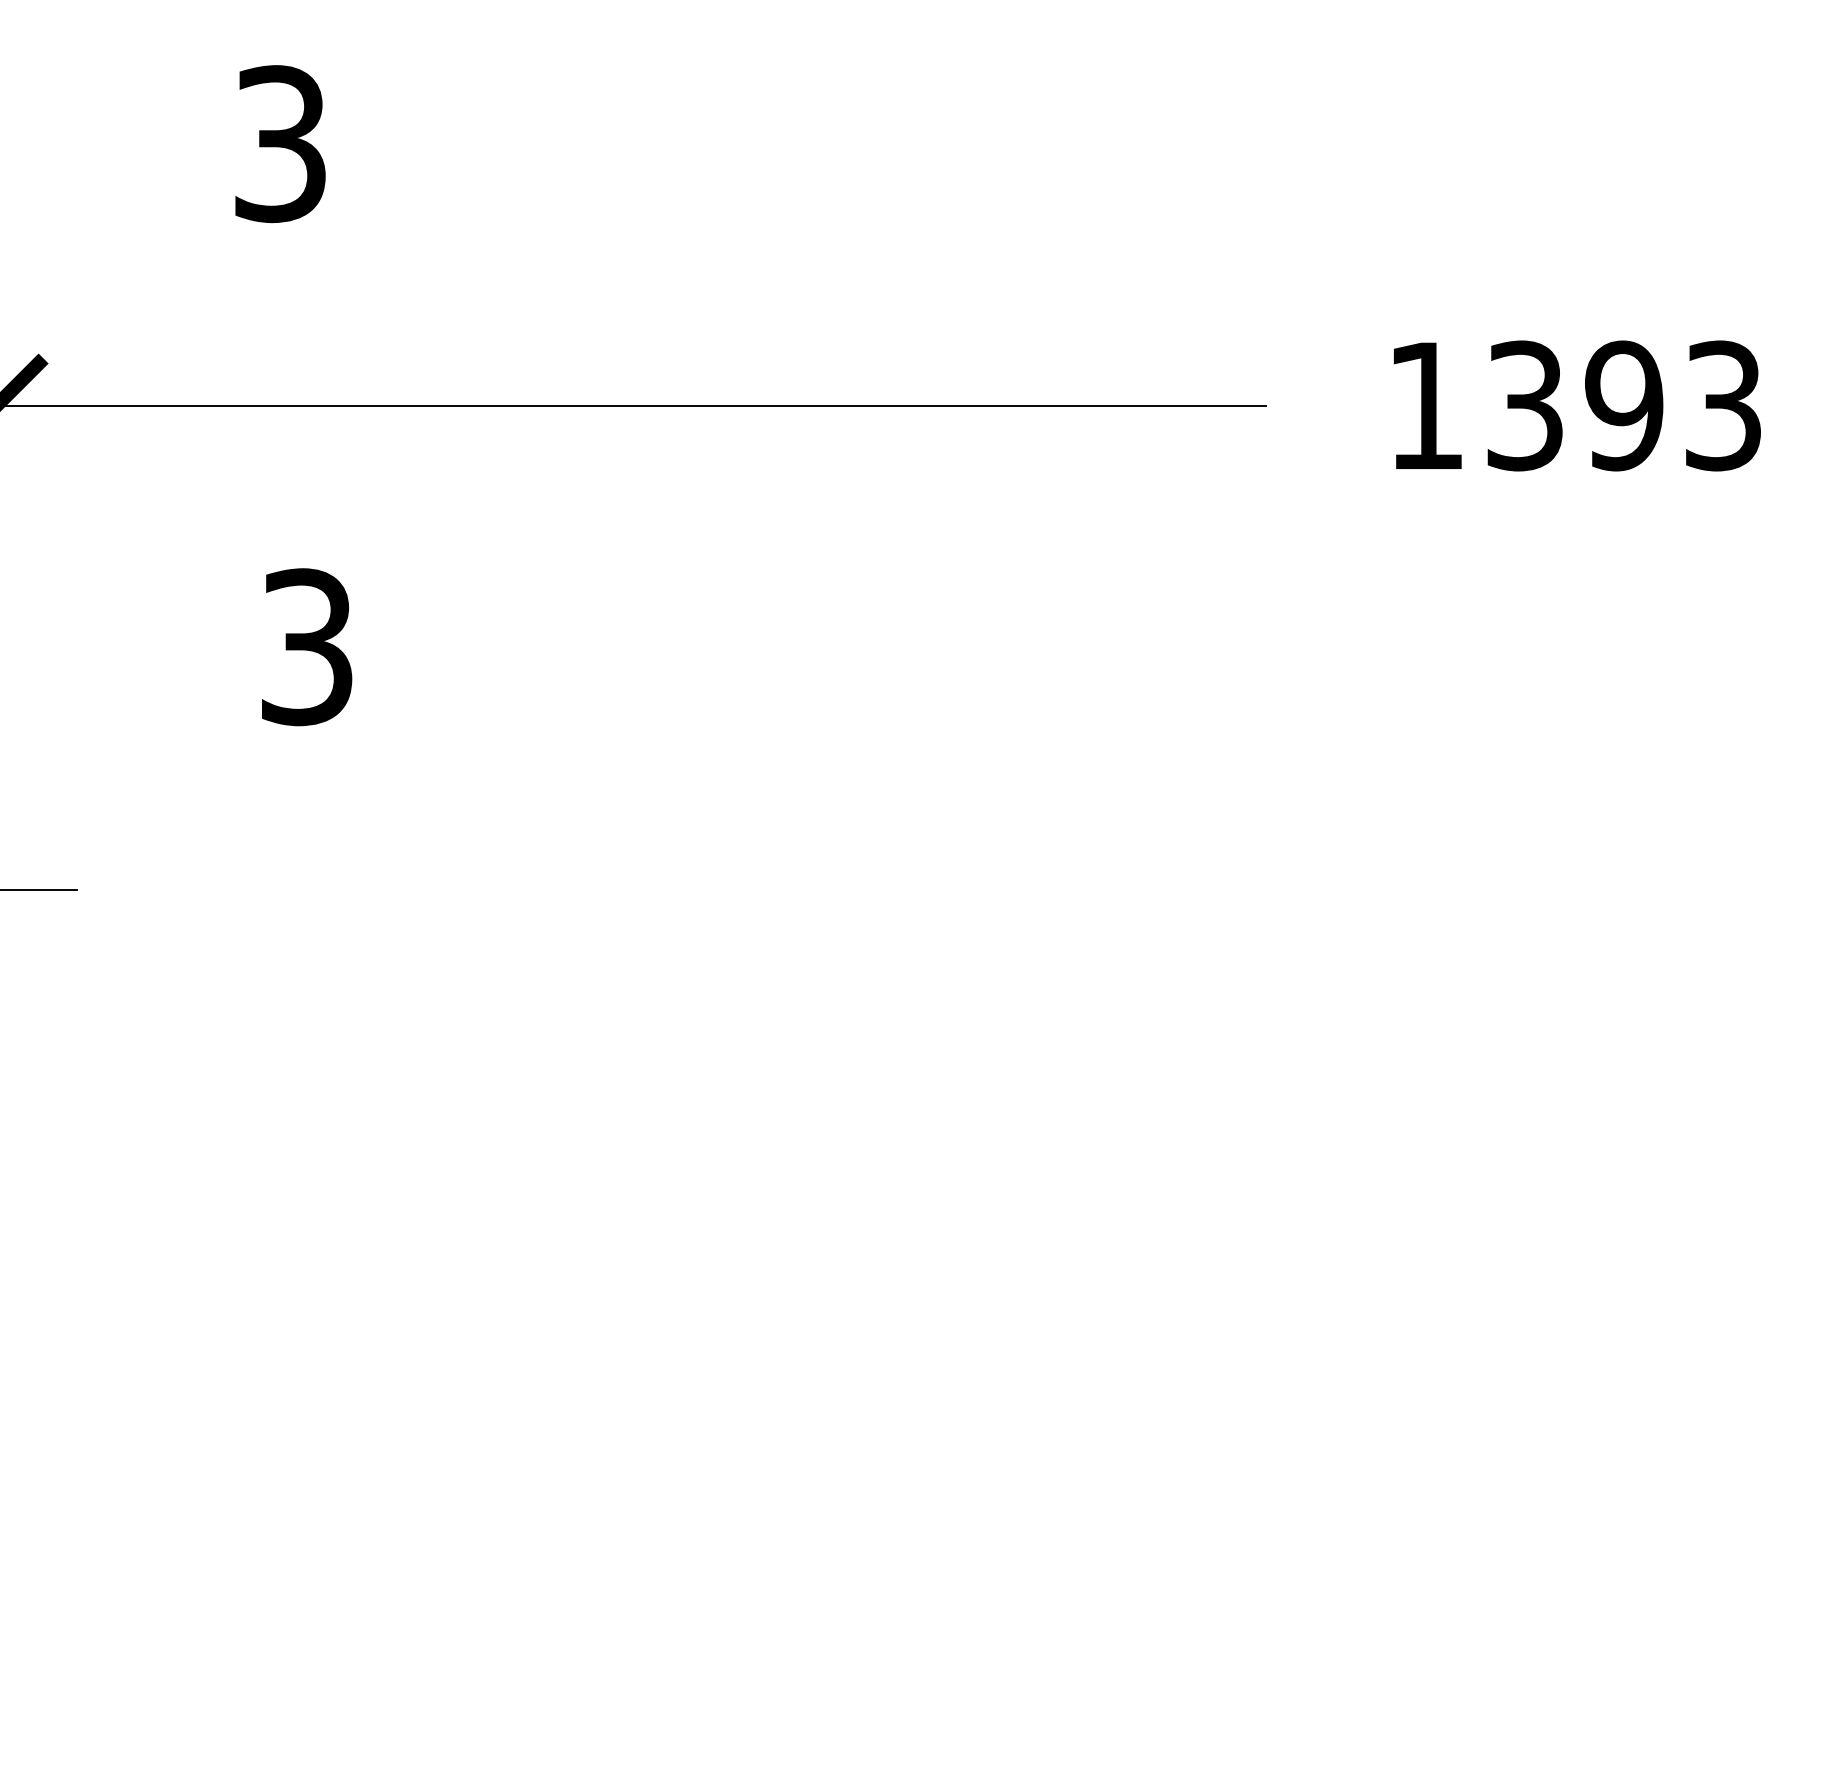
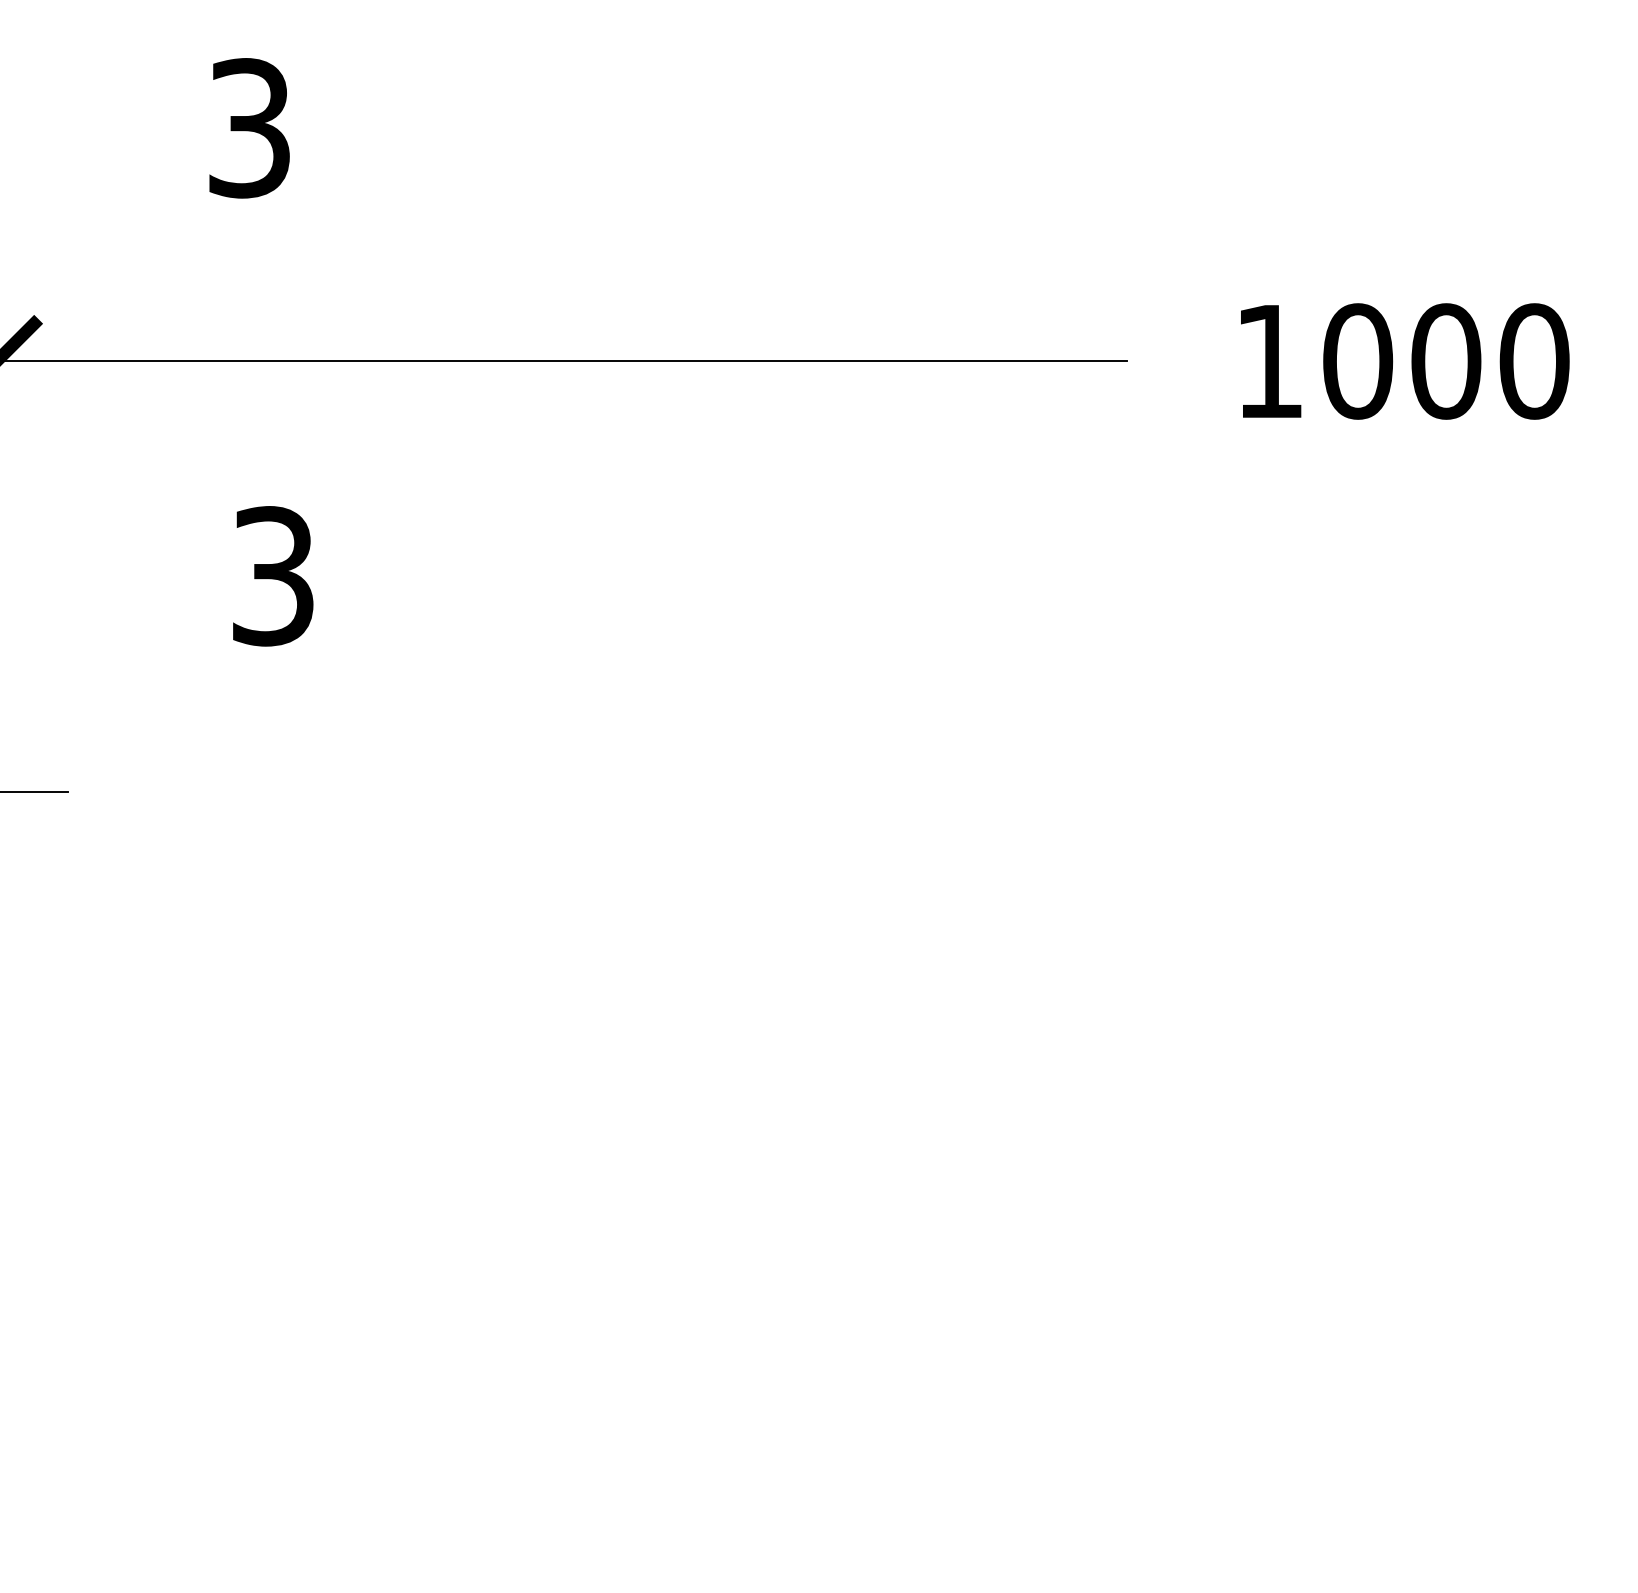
text: (1624, 405) -> (1446, 361), 1393 -> 1000

